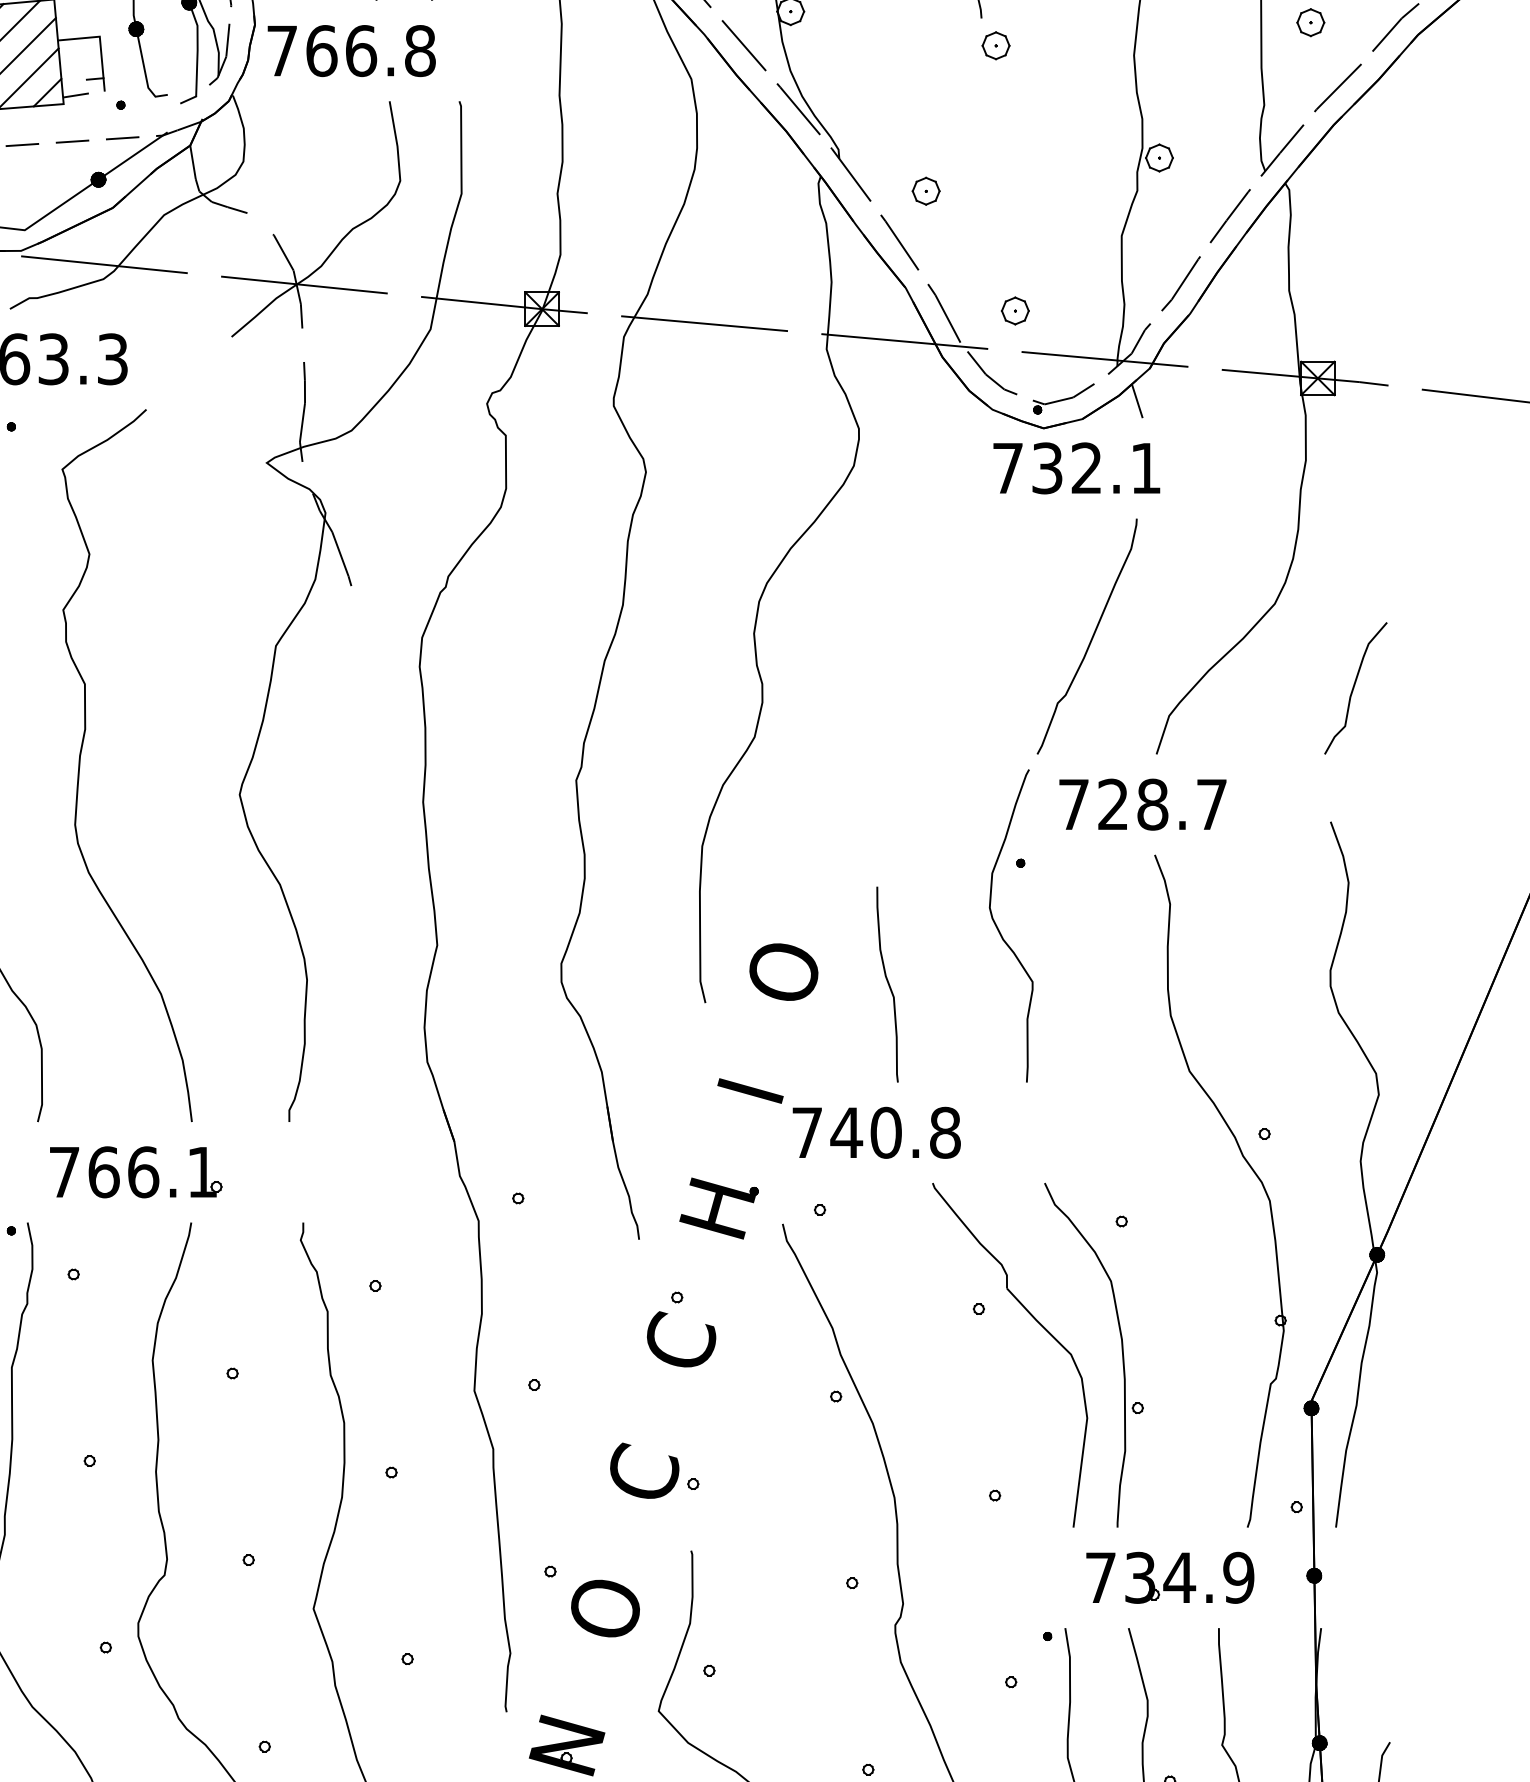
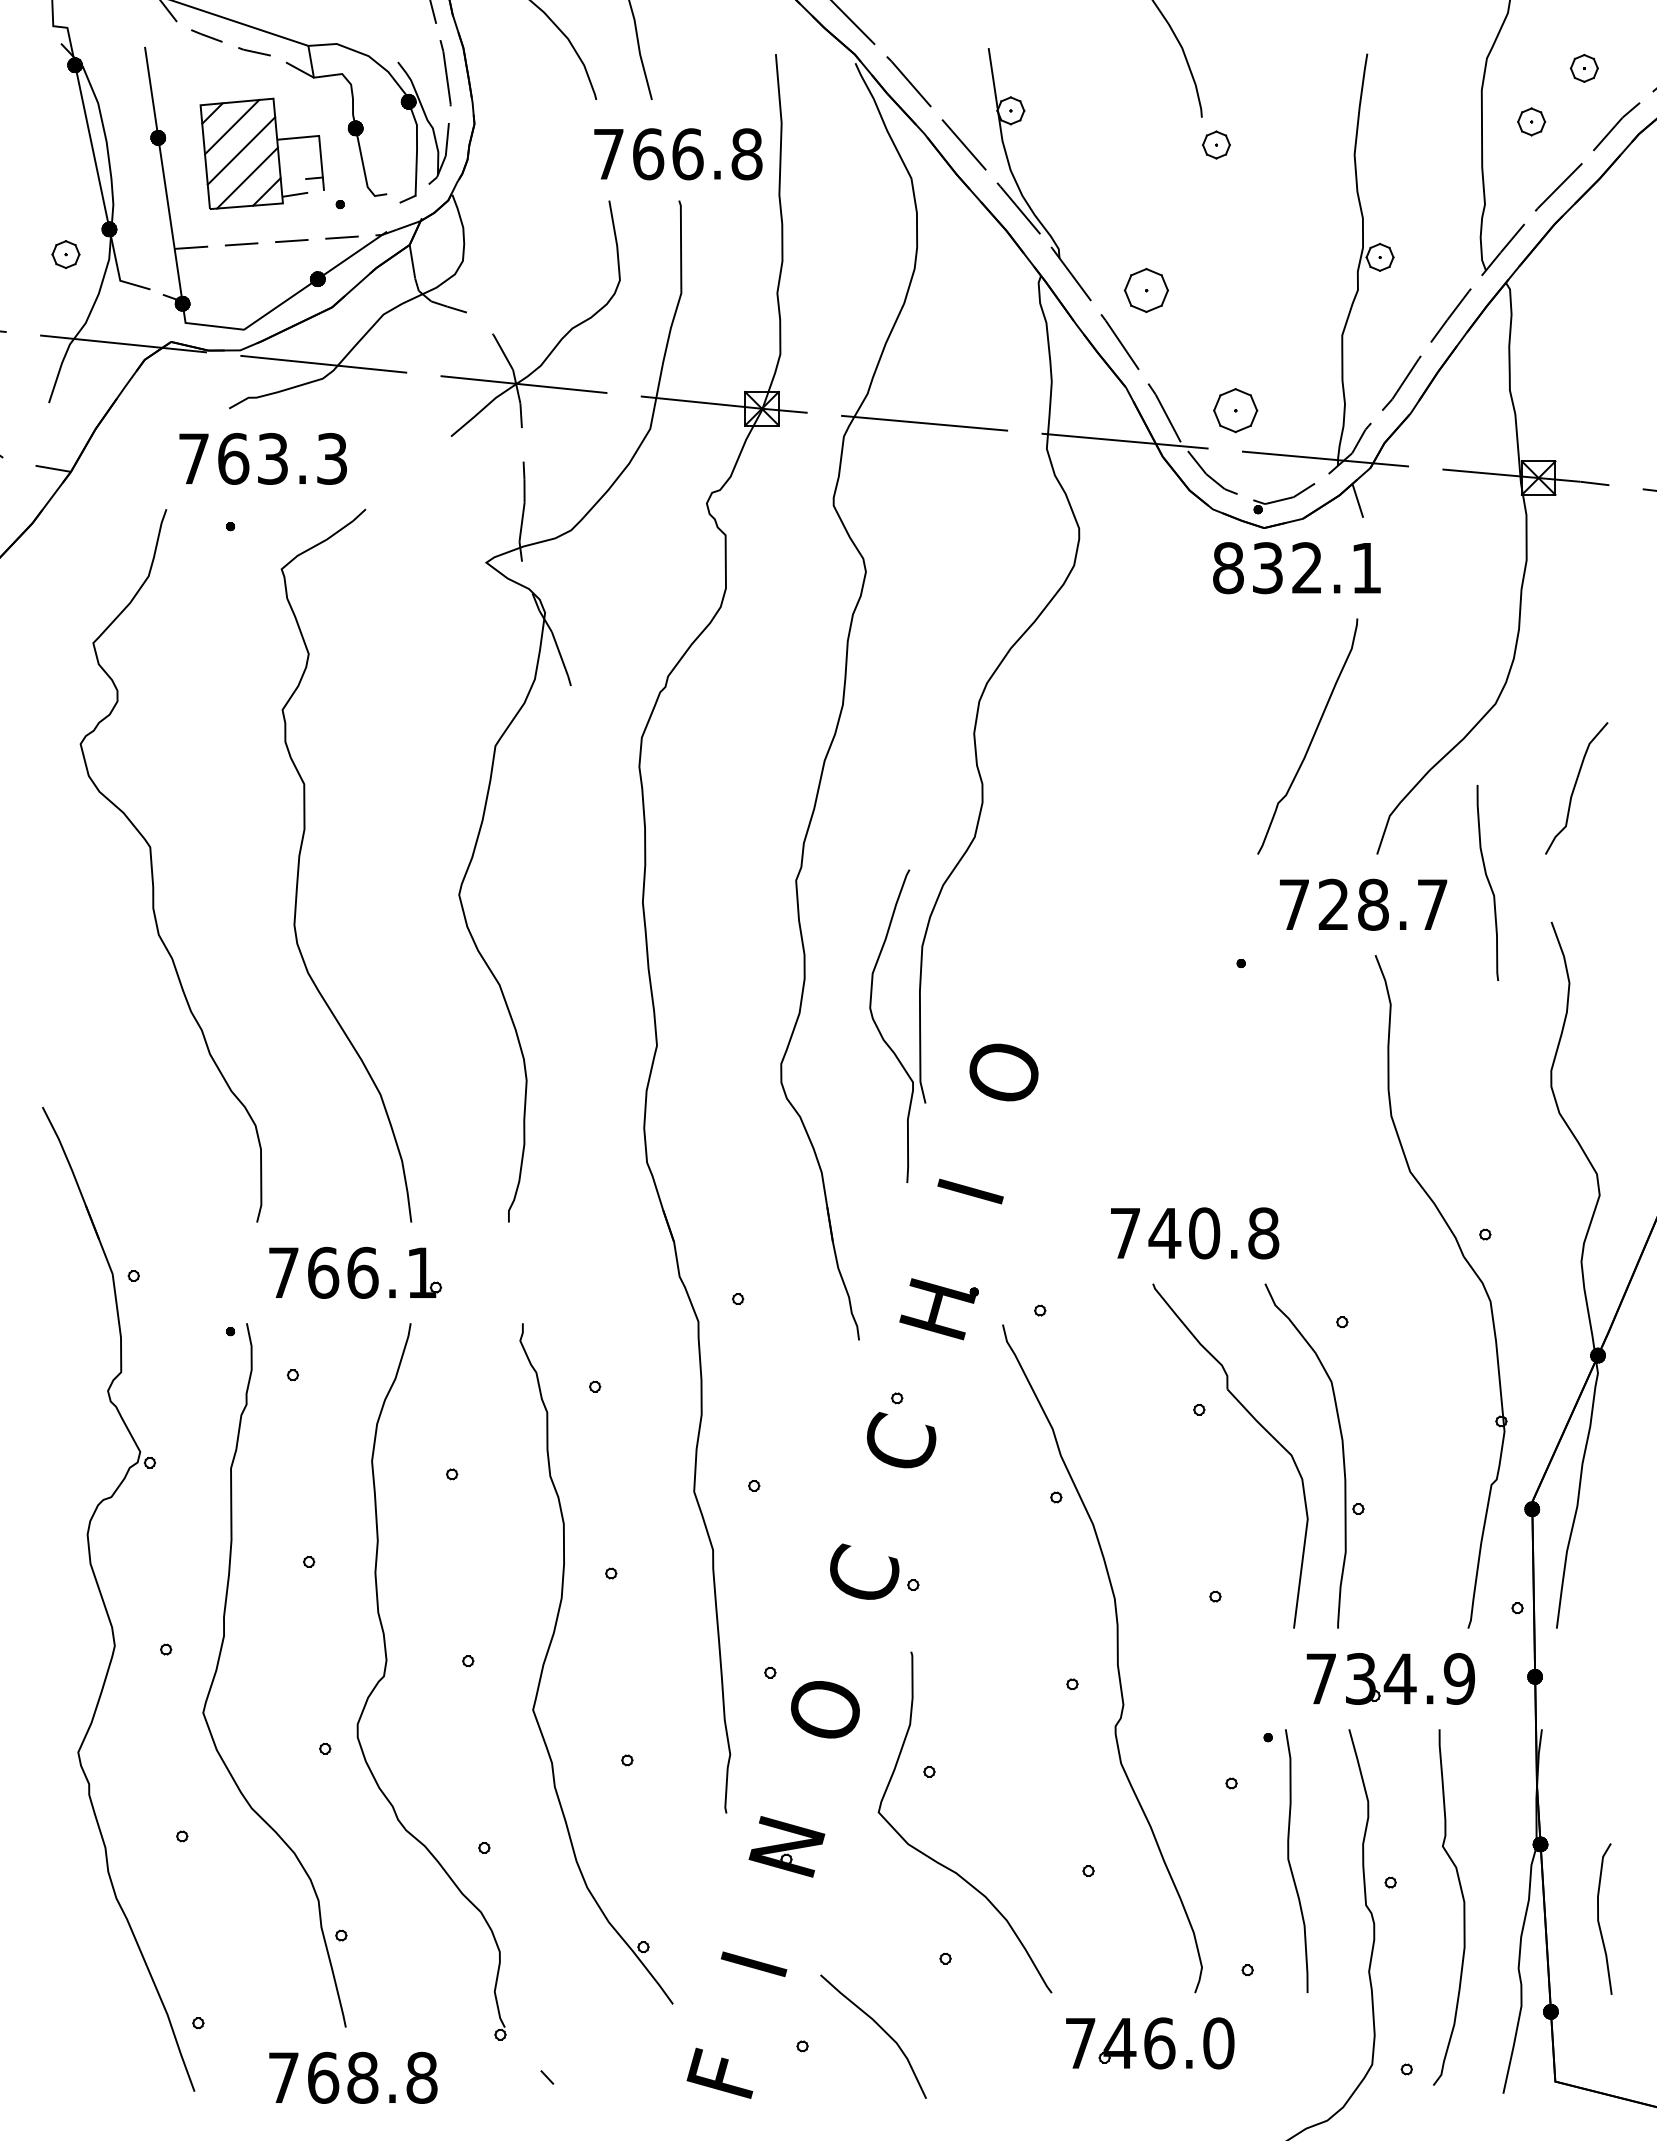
text: (351, 51) -> (678, 154), moved
part: (926, 191) -> (1146, 290), size x1.6
part: (1015, 310) -> (1235, 410), size x1.6
text: (1008, 468) -> (1228, 568), 732.1 -> 832.1
curve: (1000, 931) -> (880, 1031), moved
curve: (887, 983) -> (1487, 881), moved
text: (877, 1132) -> (1195, 1233), moved

